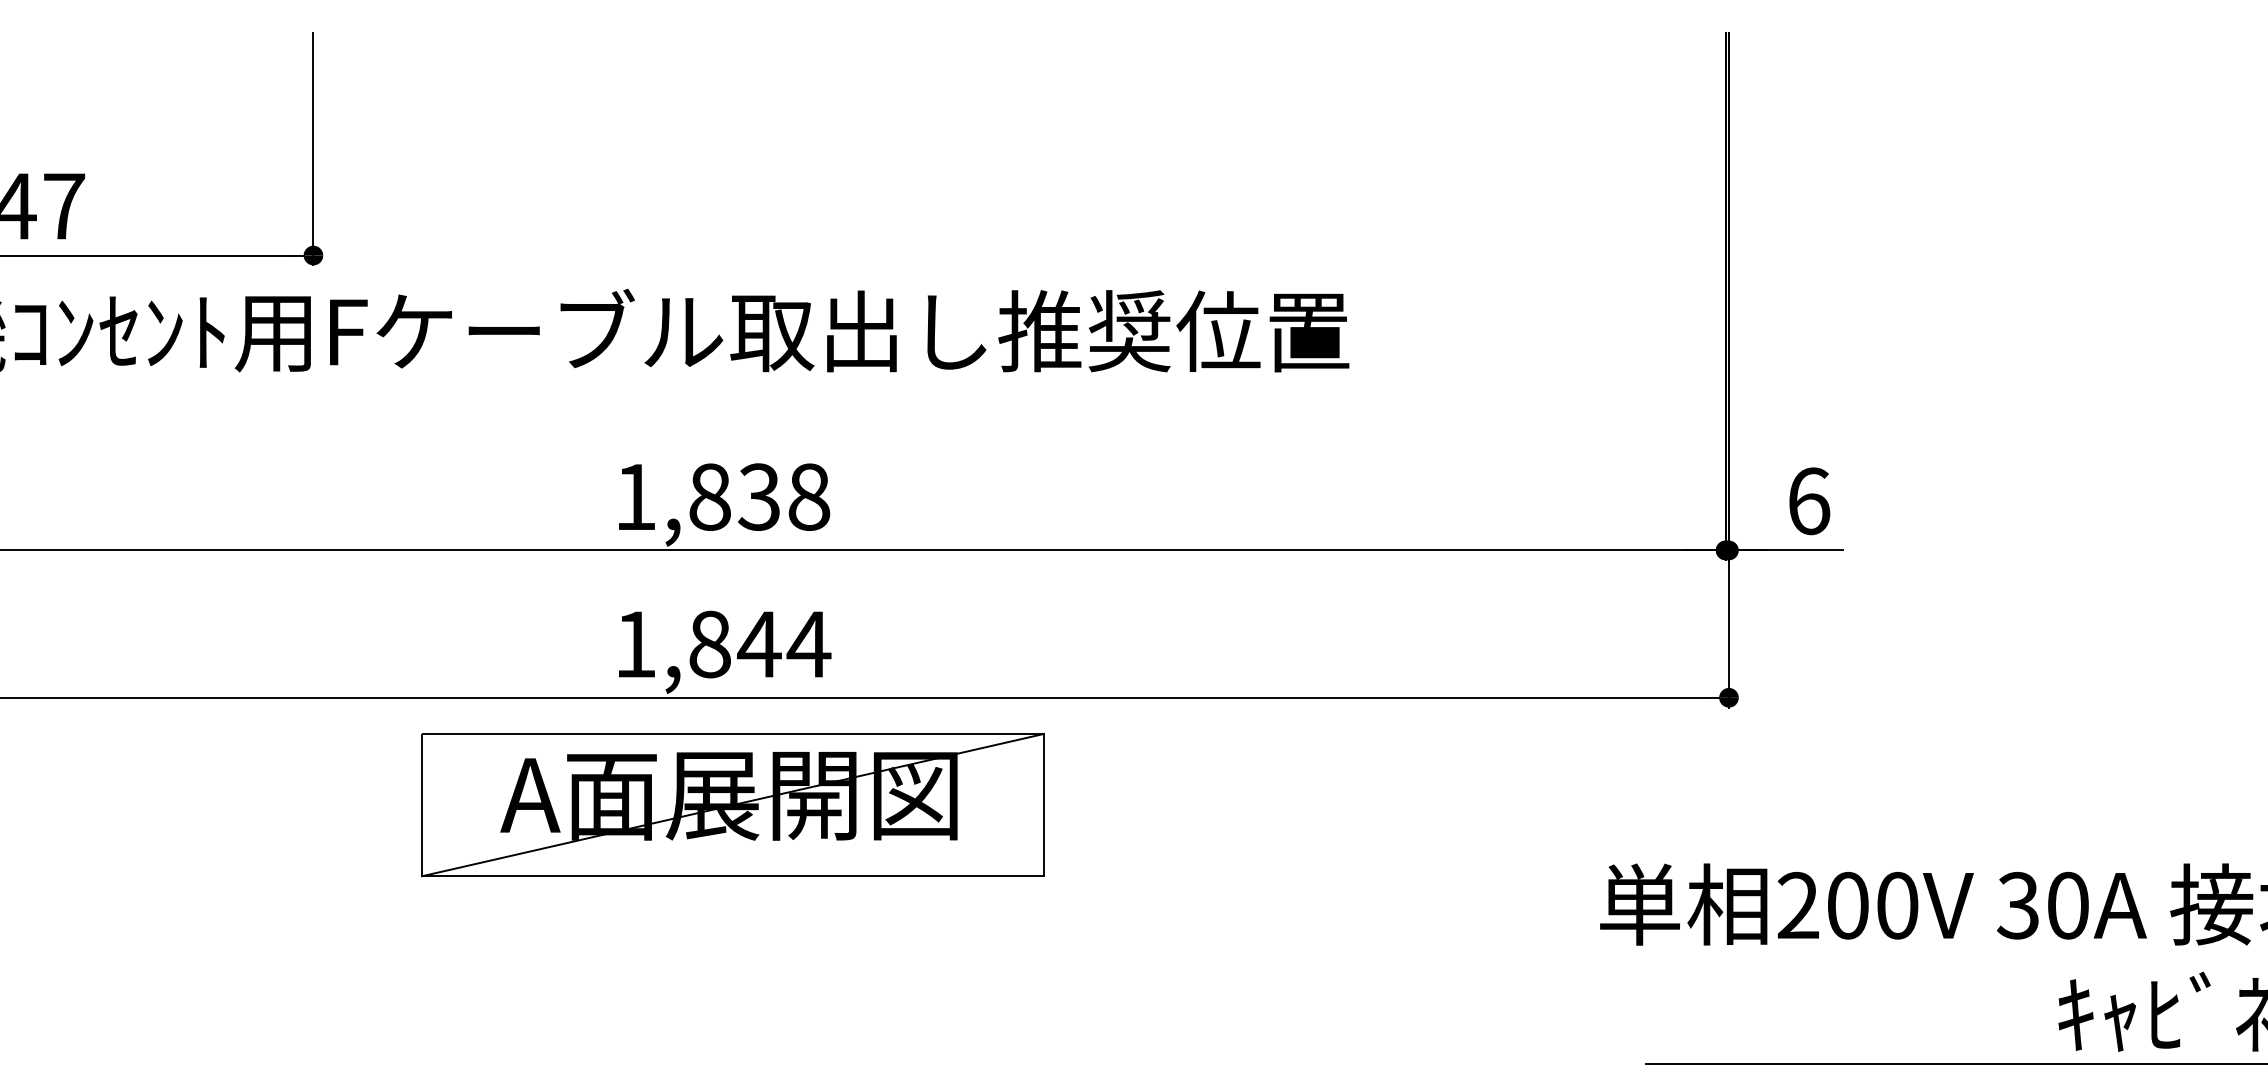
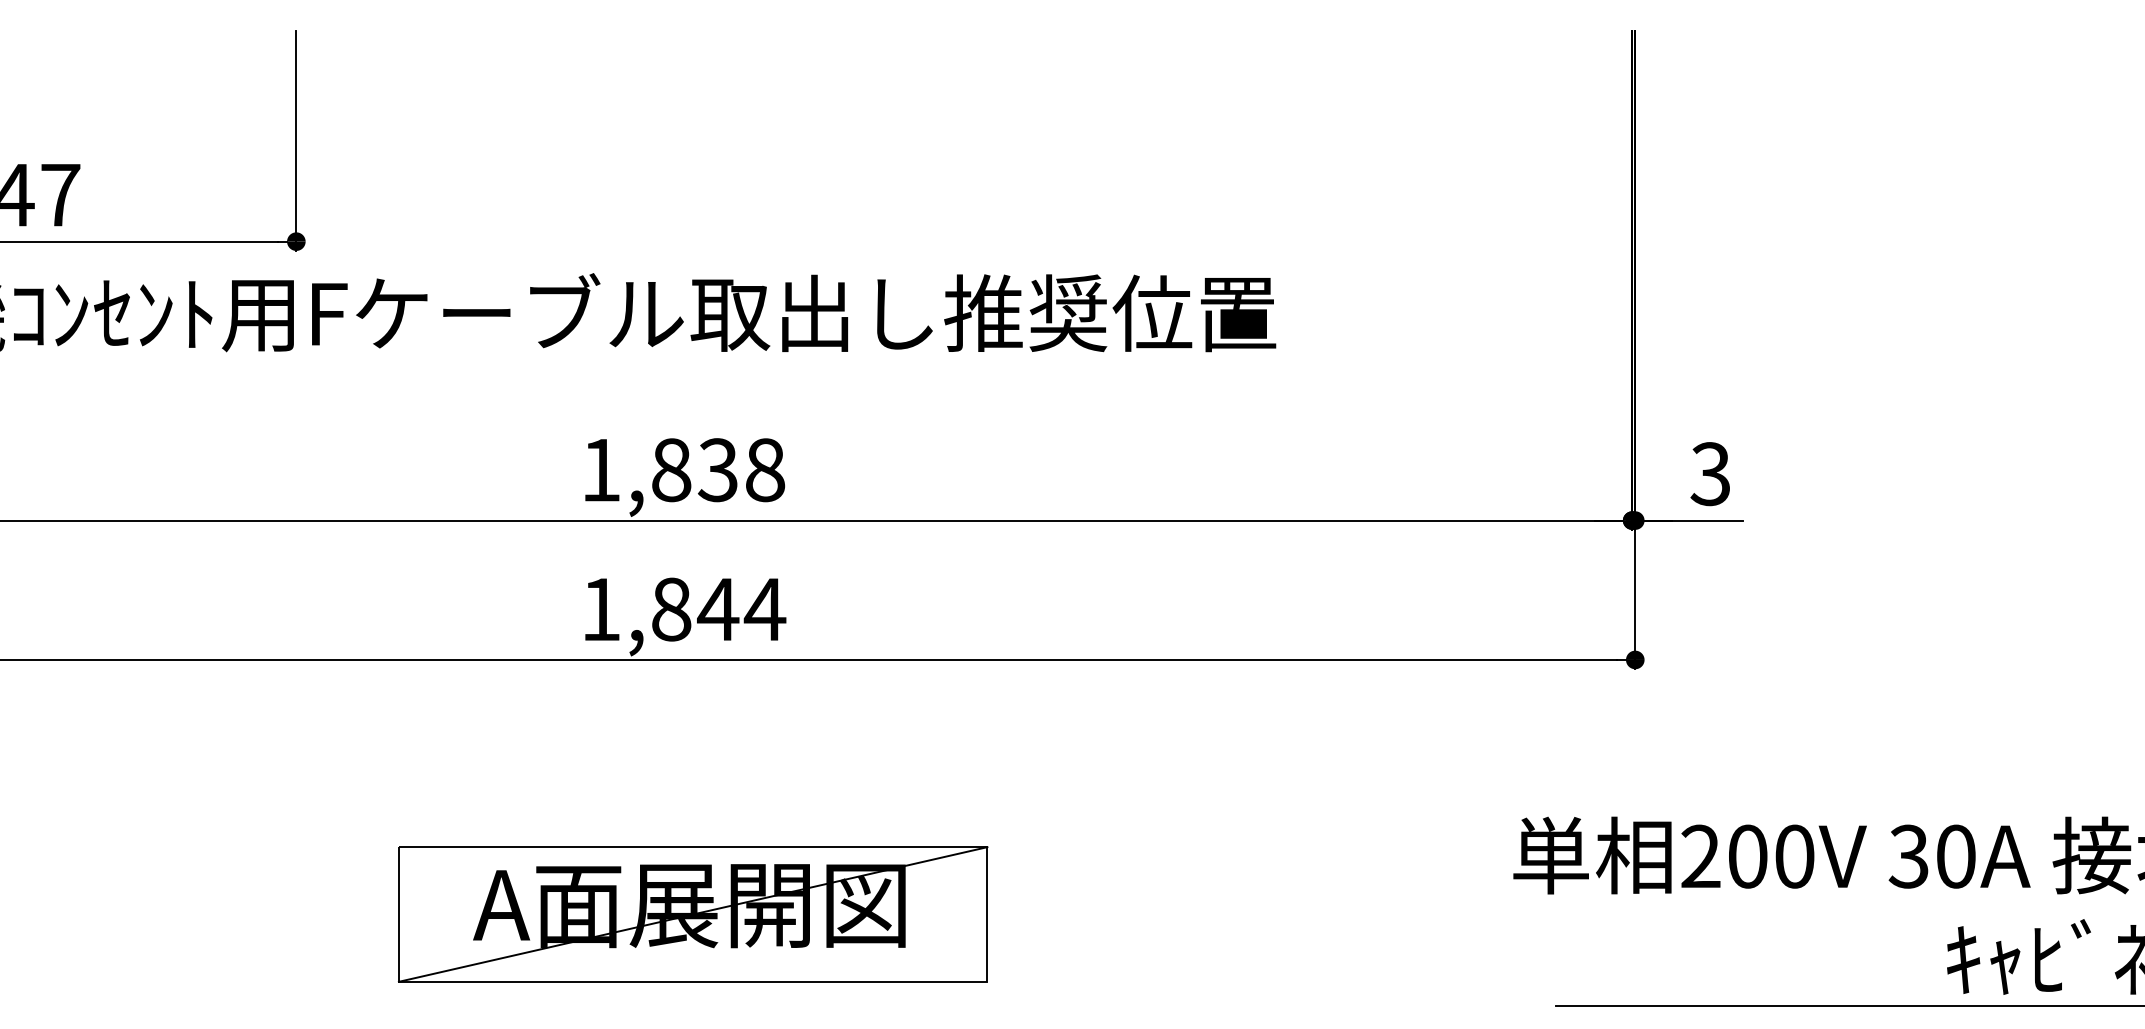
text: (1808, 501) -> (1710, 474), 6 -> 3
part: (733, 805) -> (693, 914), moved

